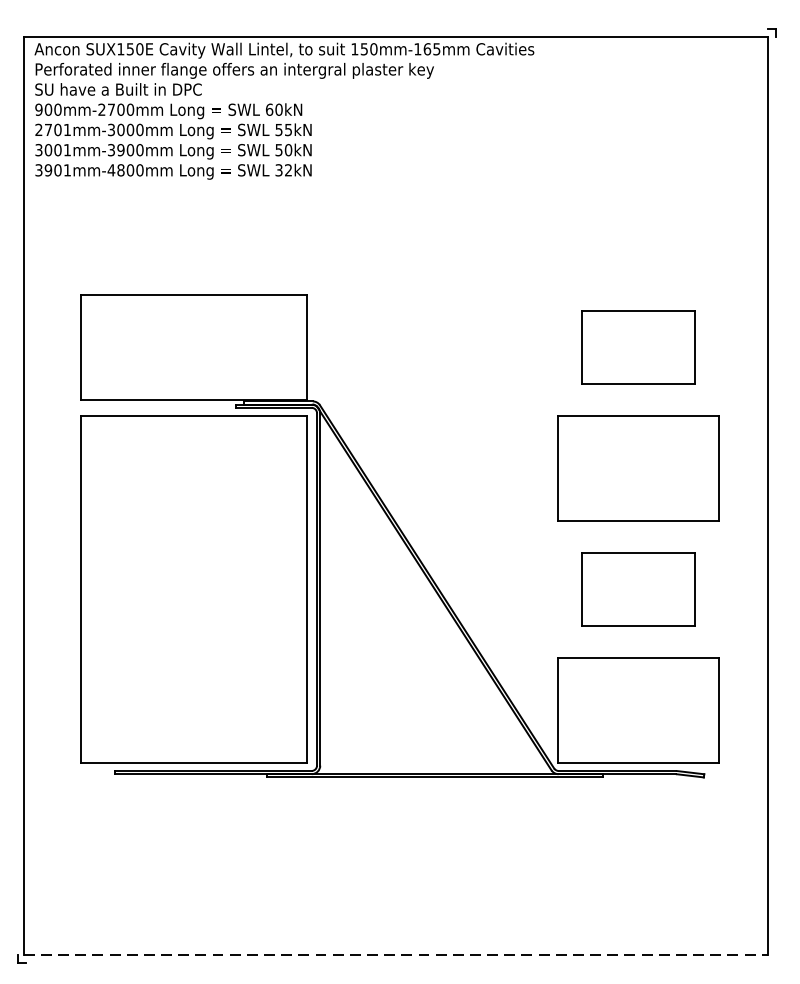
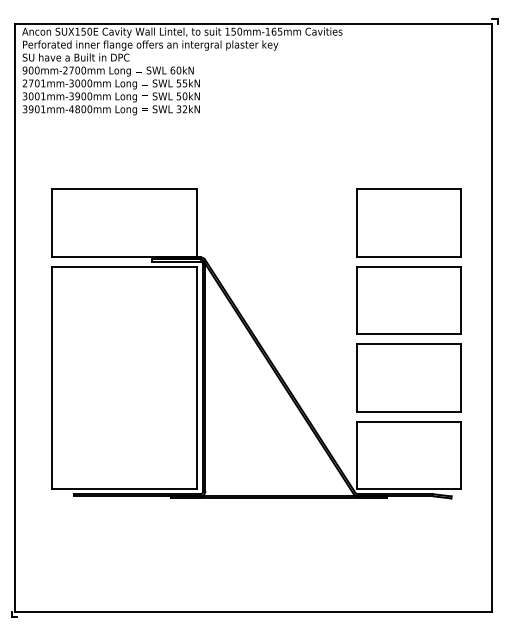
part: (637, 346) -> (408, 222), size x1.43
part: (637, 588) -> (408, 377), size x1.43
line: (395, 955) -> (253, 612), dashed -> solid

